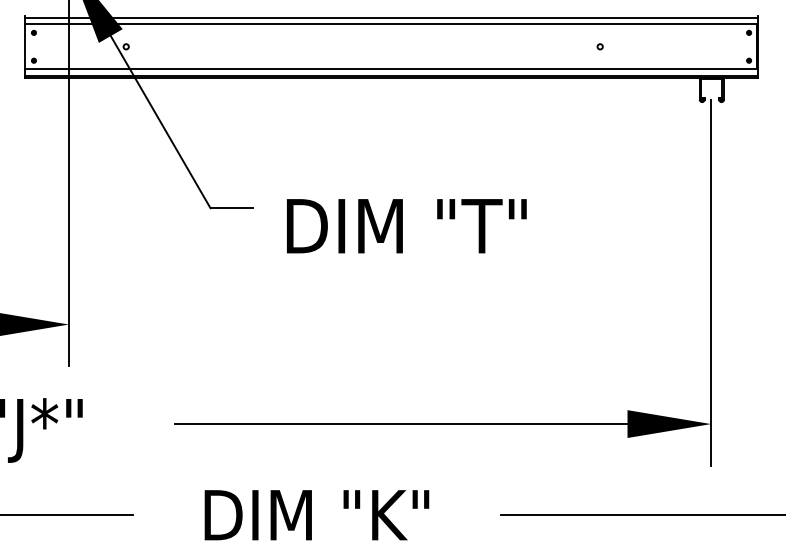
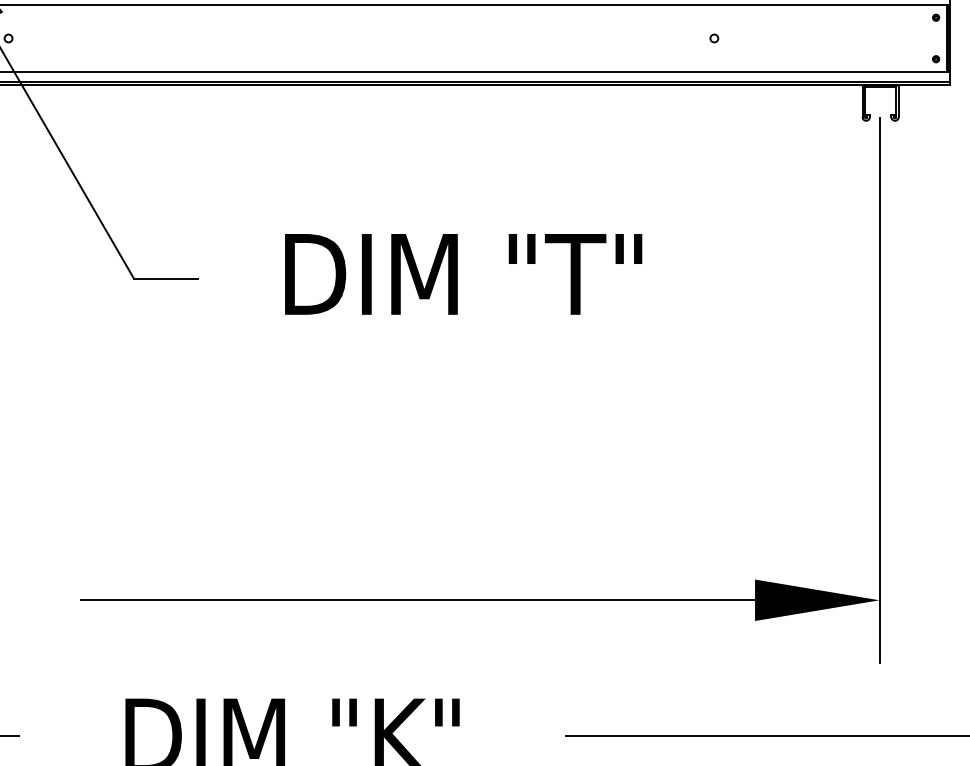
text: (406, 226) -> (463, 274), moved

